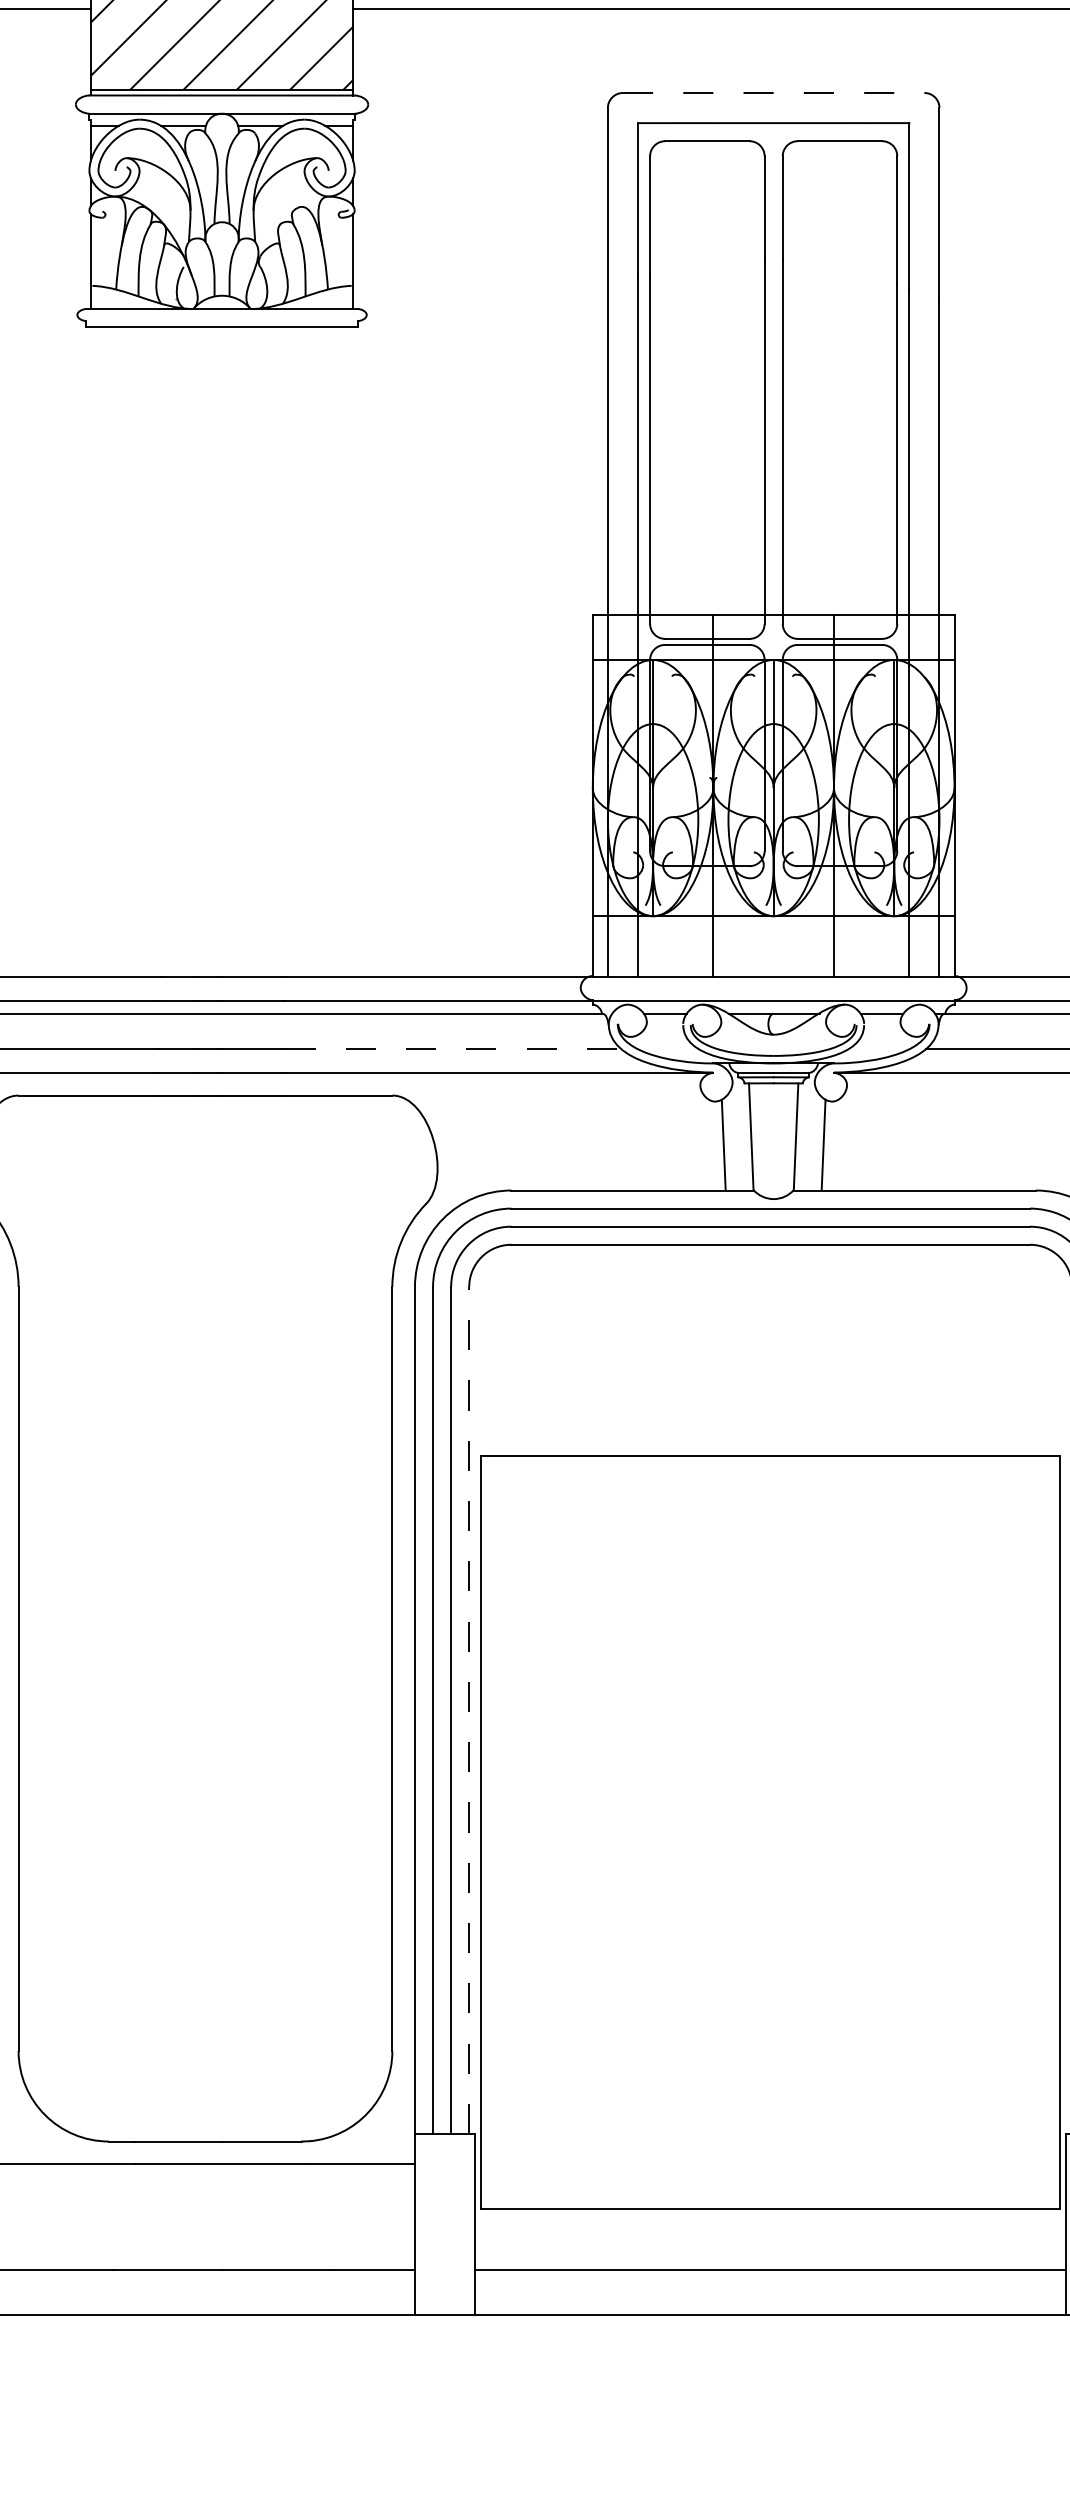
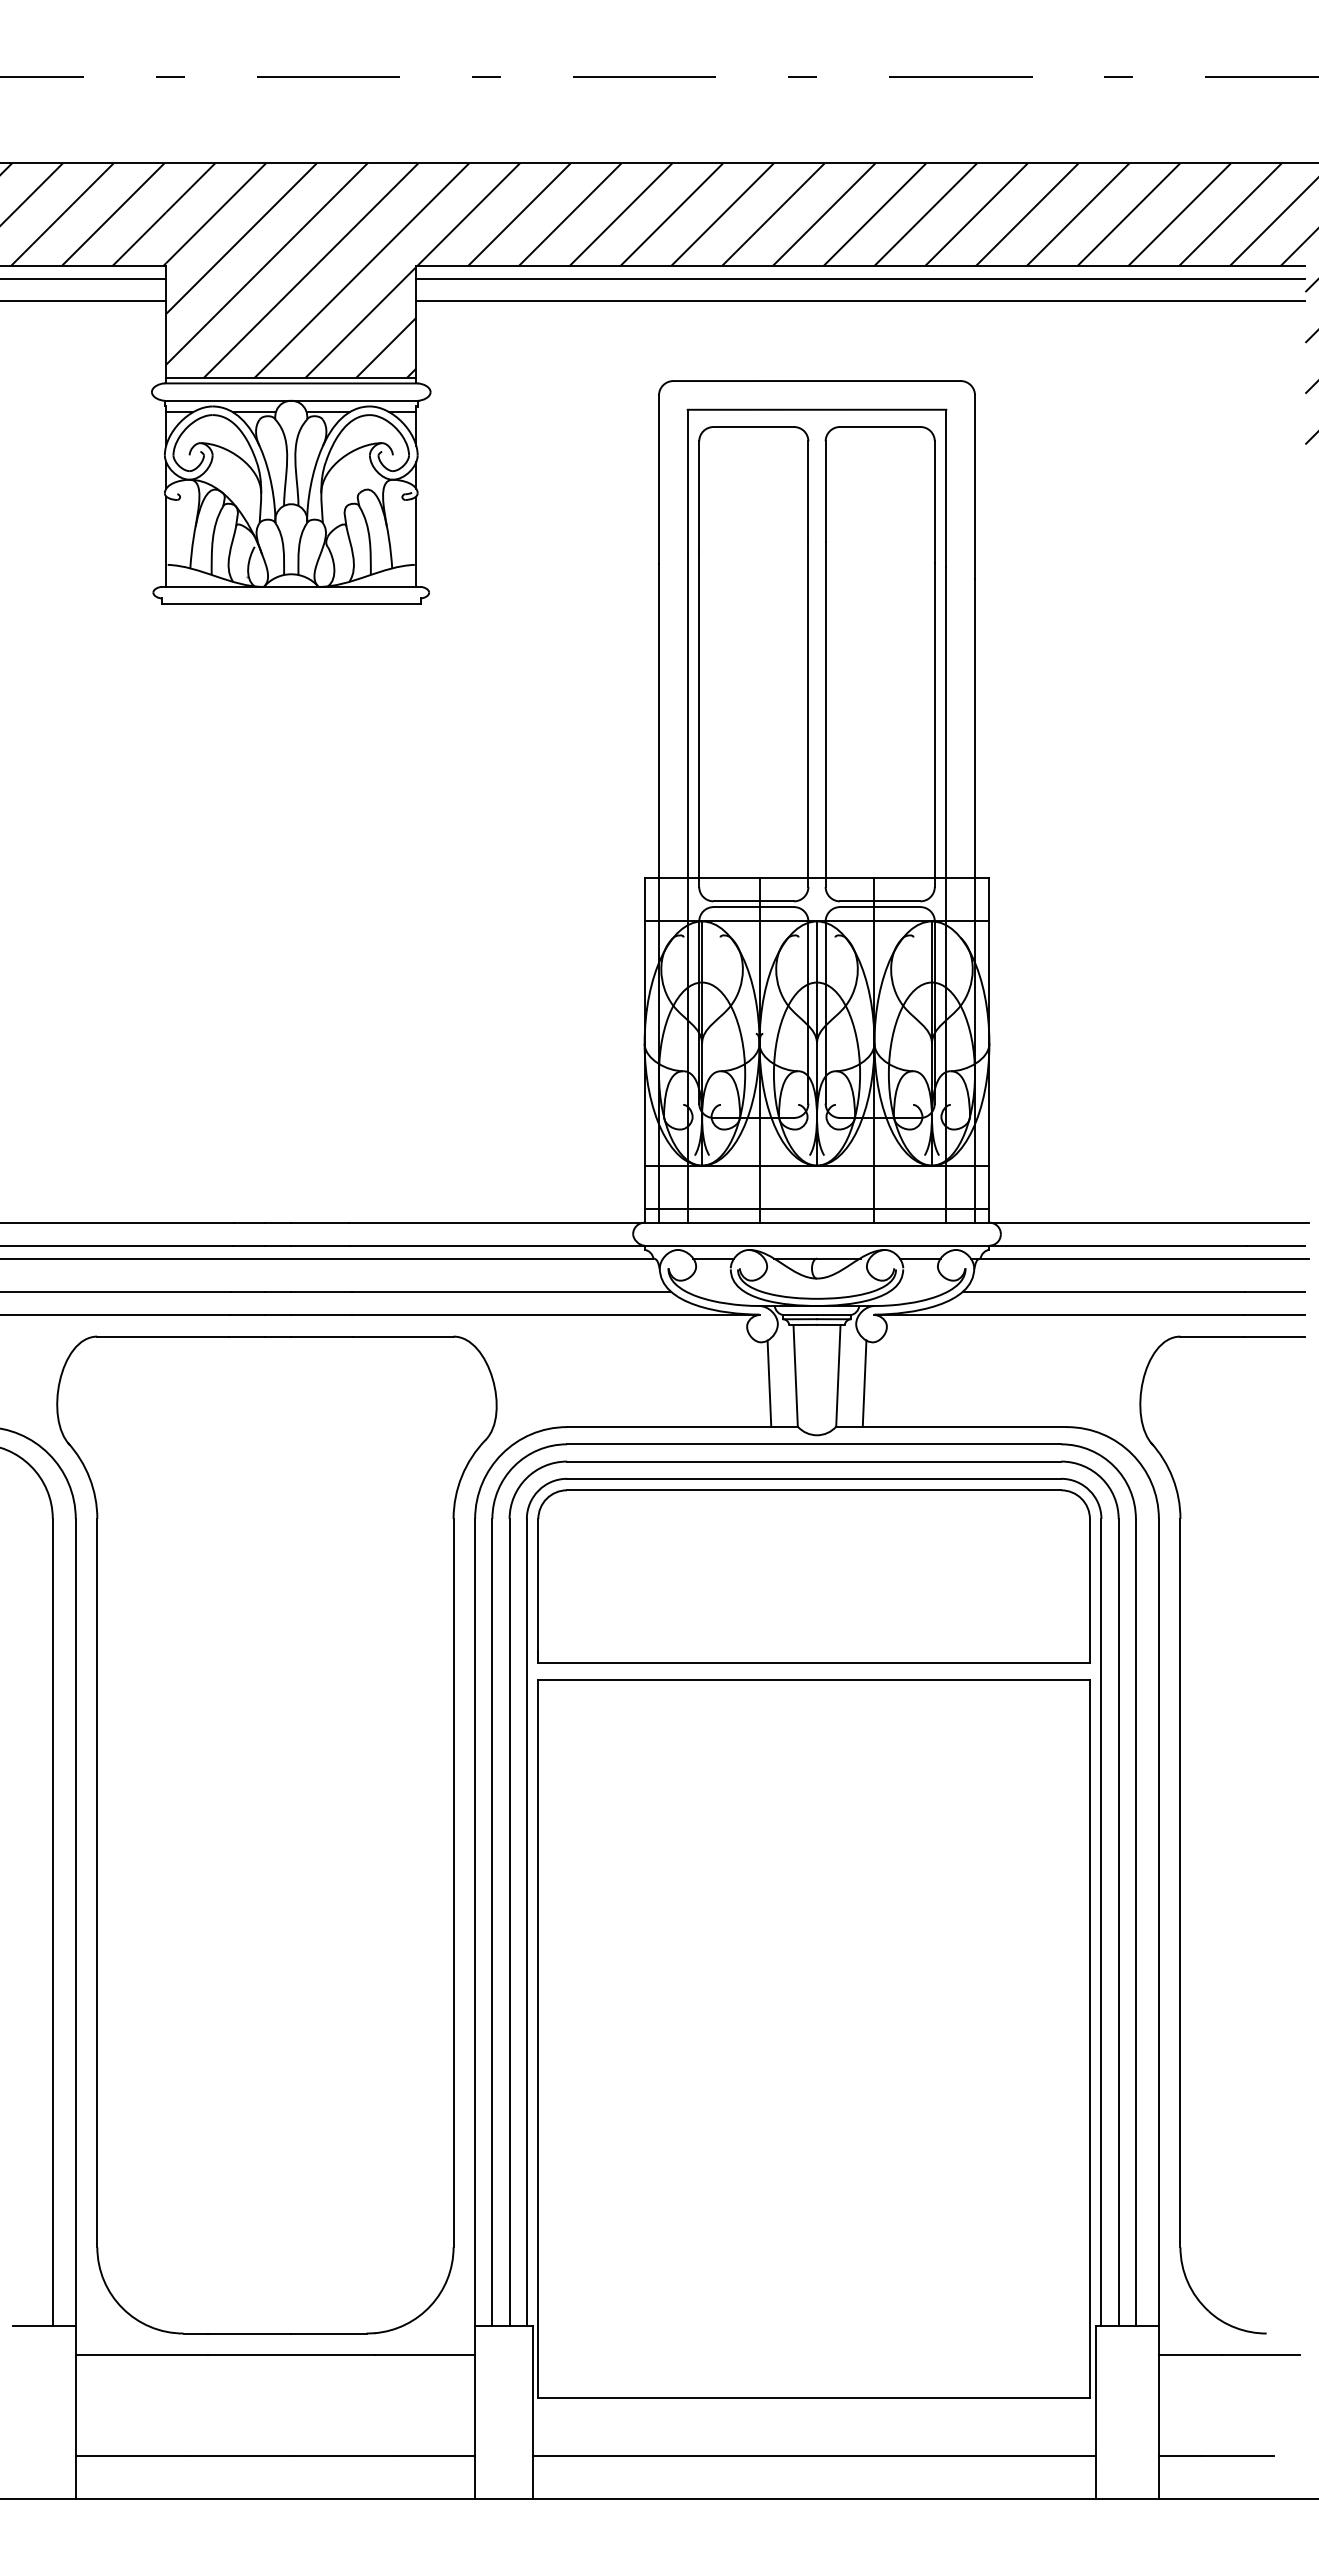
line: (774, 93) -> (817, 381), dashed -> solid
line: (773, 961) -> (816, 1208), added
line: (453, 1049) -> (511, 1292), dashed -> solid
part: (769, 1347) -> (813, 1576), added
line: (468, 1710) -> (526, 1922), dashed -> solid

